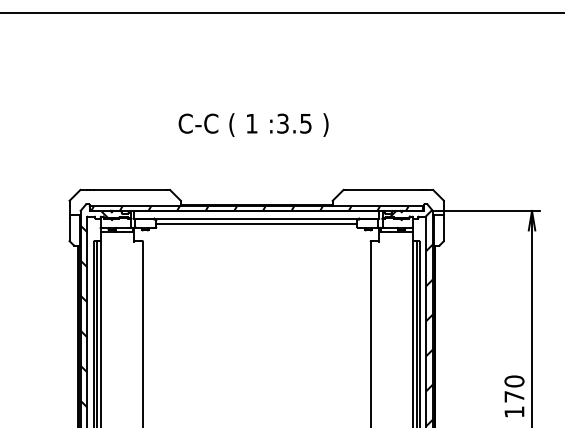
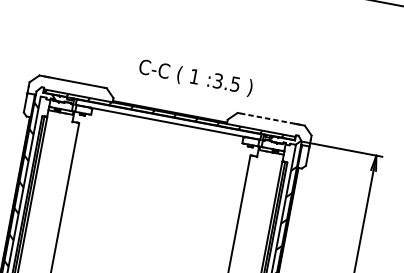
text: (253, 124) -> (195, 77), moved
line: (383, 189) -> (267, 118), solid -> dashed
line: (256, 224) -> (167, 126), removed

